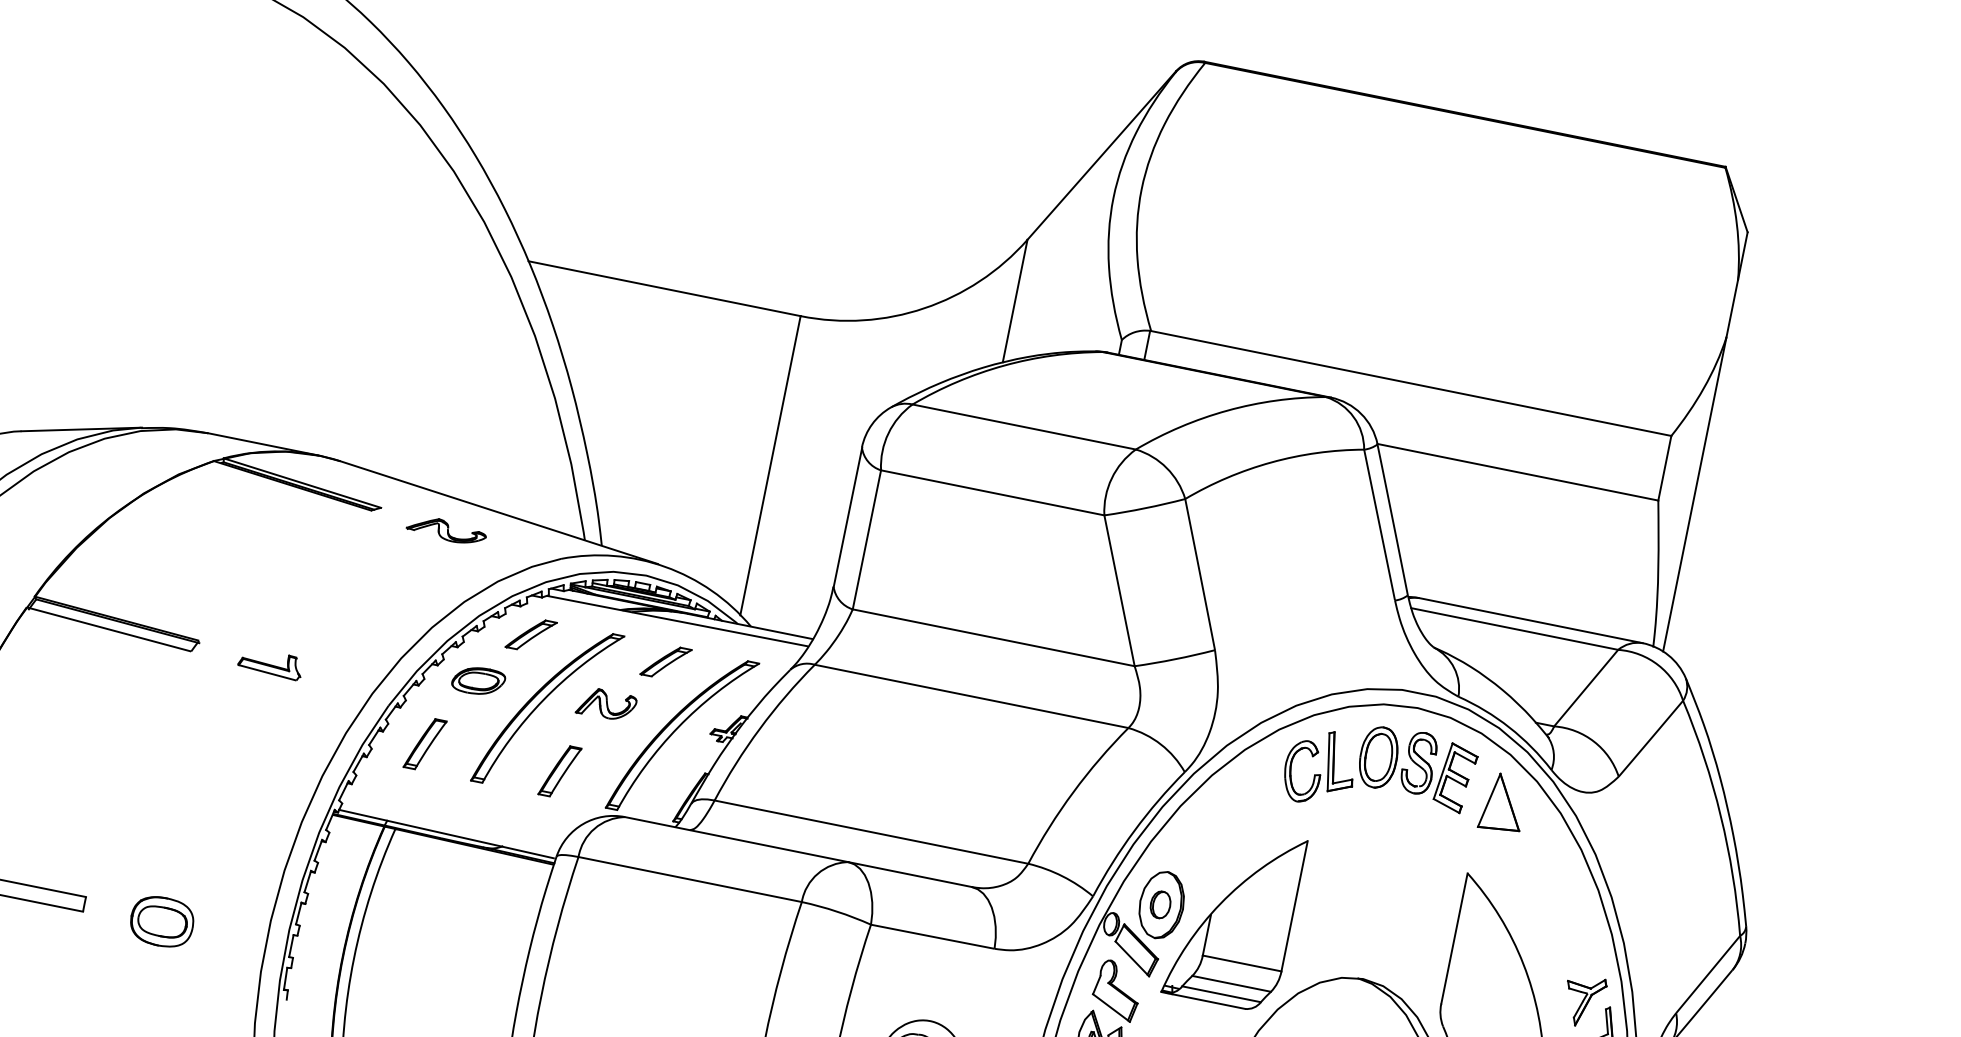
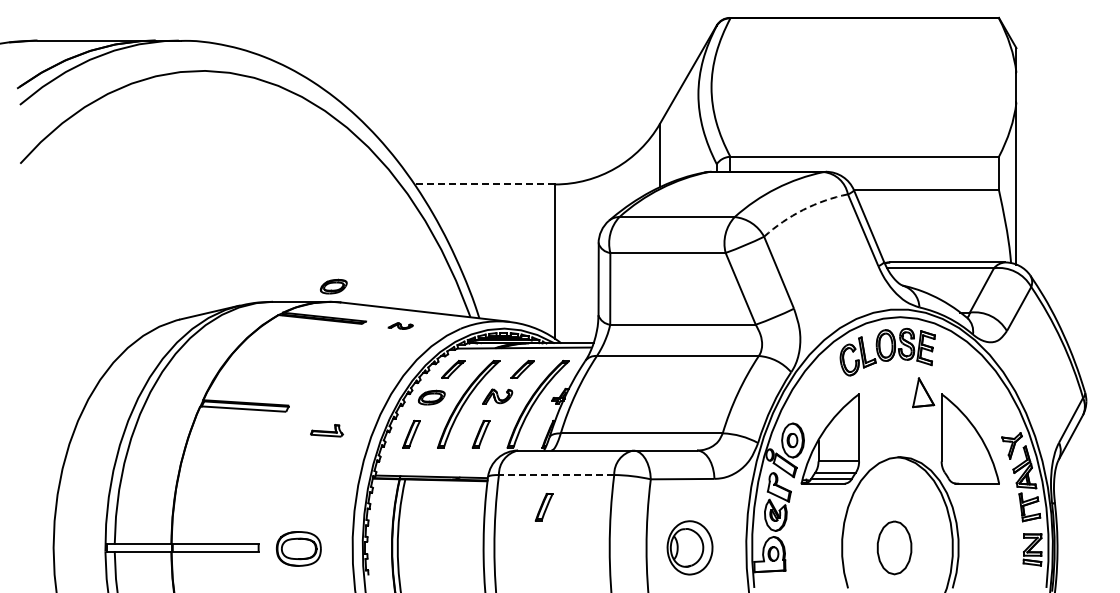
line: (663, 288) -> (484, 184), solid -> dashed
part: (331, 427) -> (333, 286), added
arc: (1272, 461) -> (803, 209), solid -> dashed
part: (446, 528) -> (400, 325), size x0.6
part: (270, 662) -> (326, 430), moved
part: (1503, 802) -> (923, 392), moved
line: (689, 880) -> (556, 475), solid -> dashed
part: (161, 921) -> (298, 548), size x1.4
part: (652, 937) -> (543, 507), added

